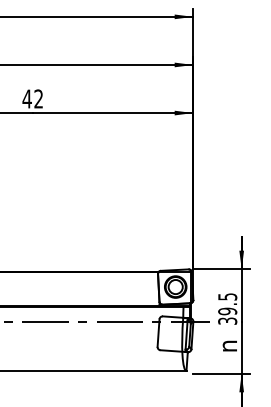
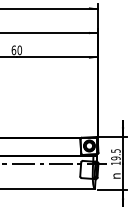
text: (32, 99) -> (16, 50), 42 -> 60
text: (226, 321) -> (115, 163), 39.5 -> 19.5

